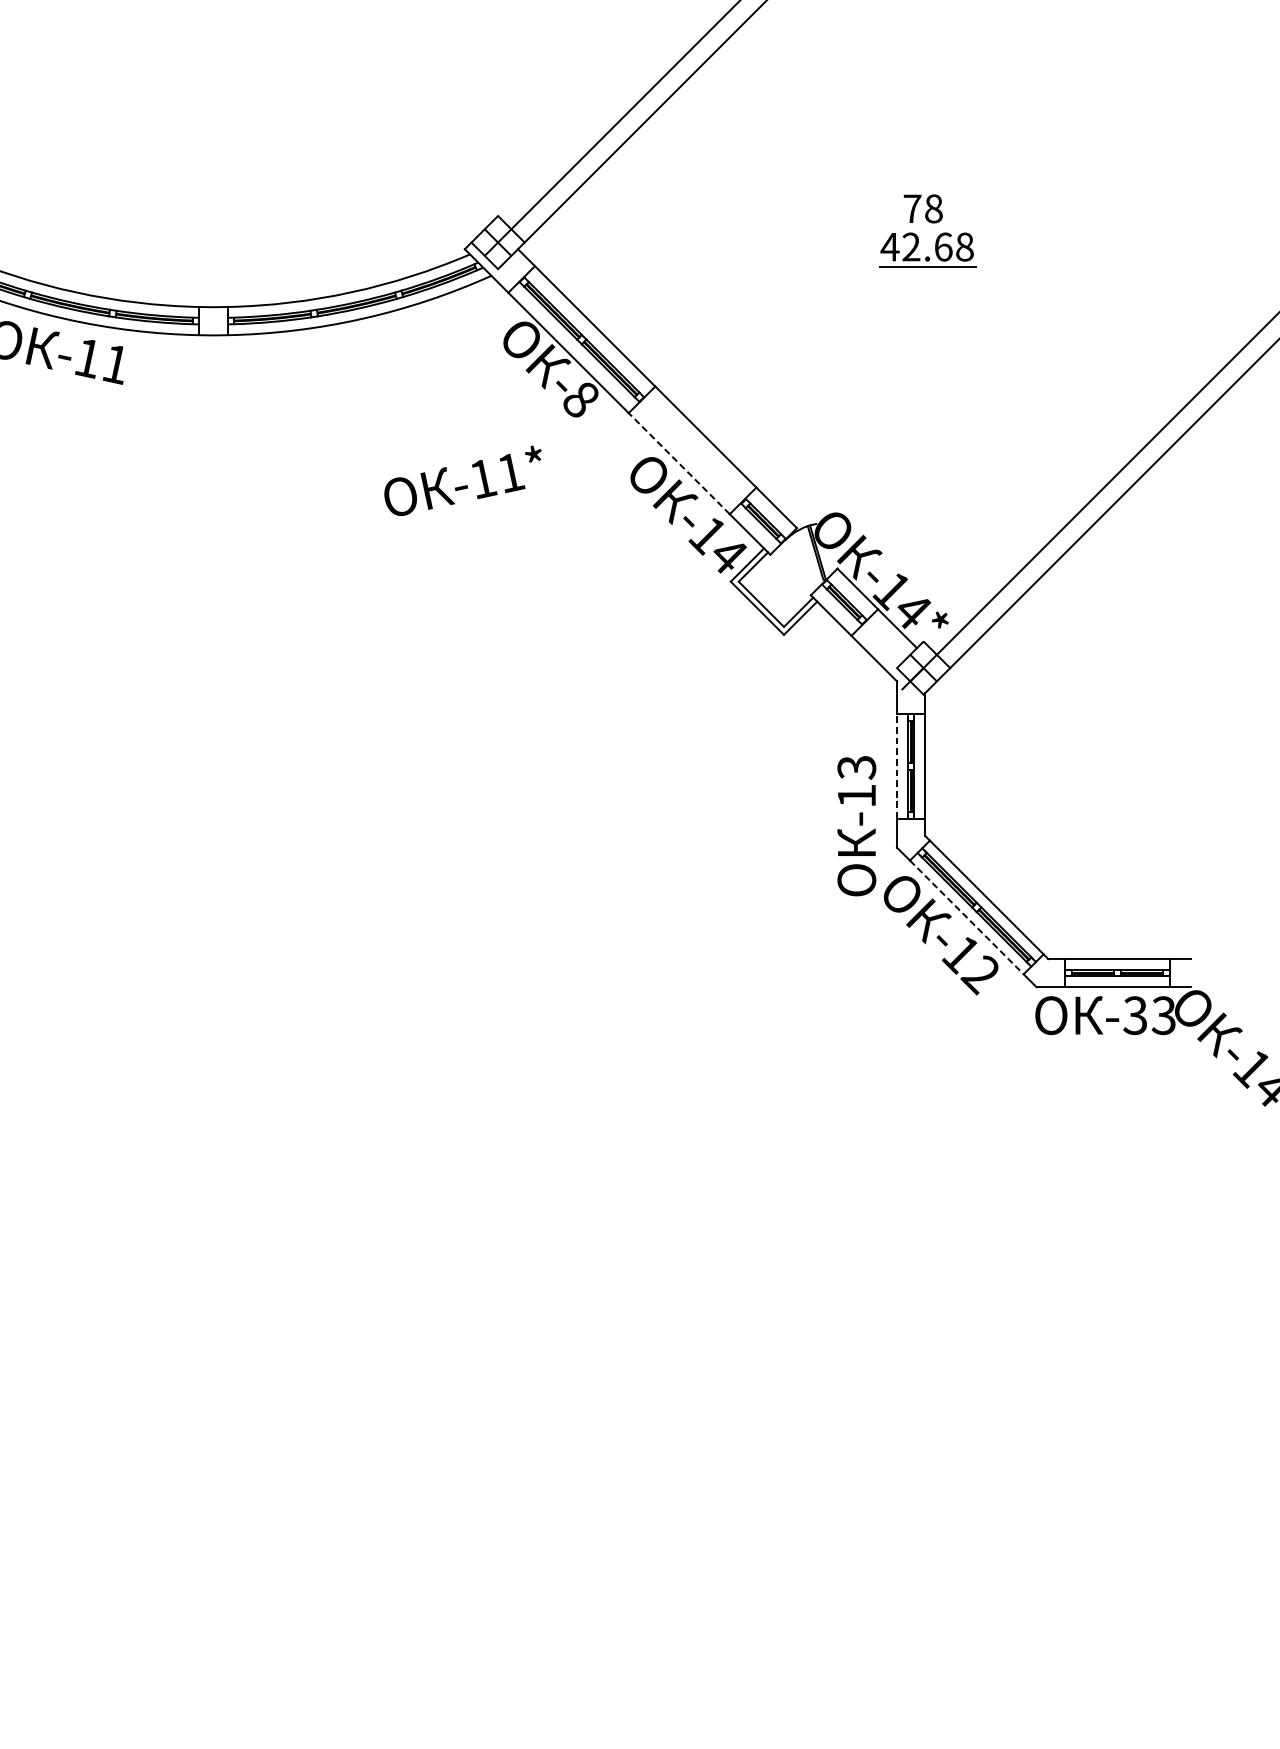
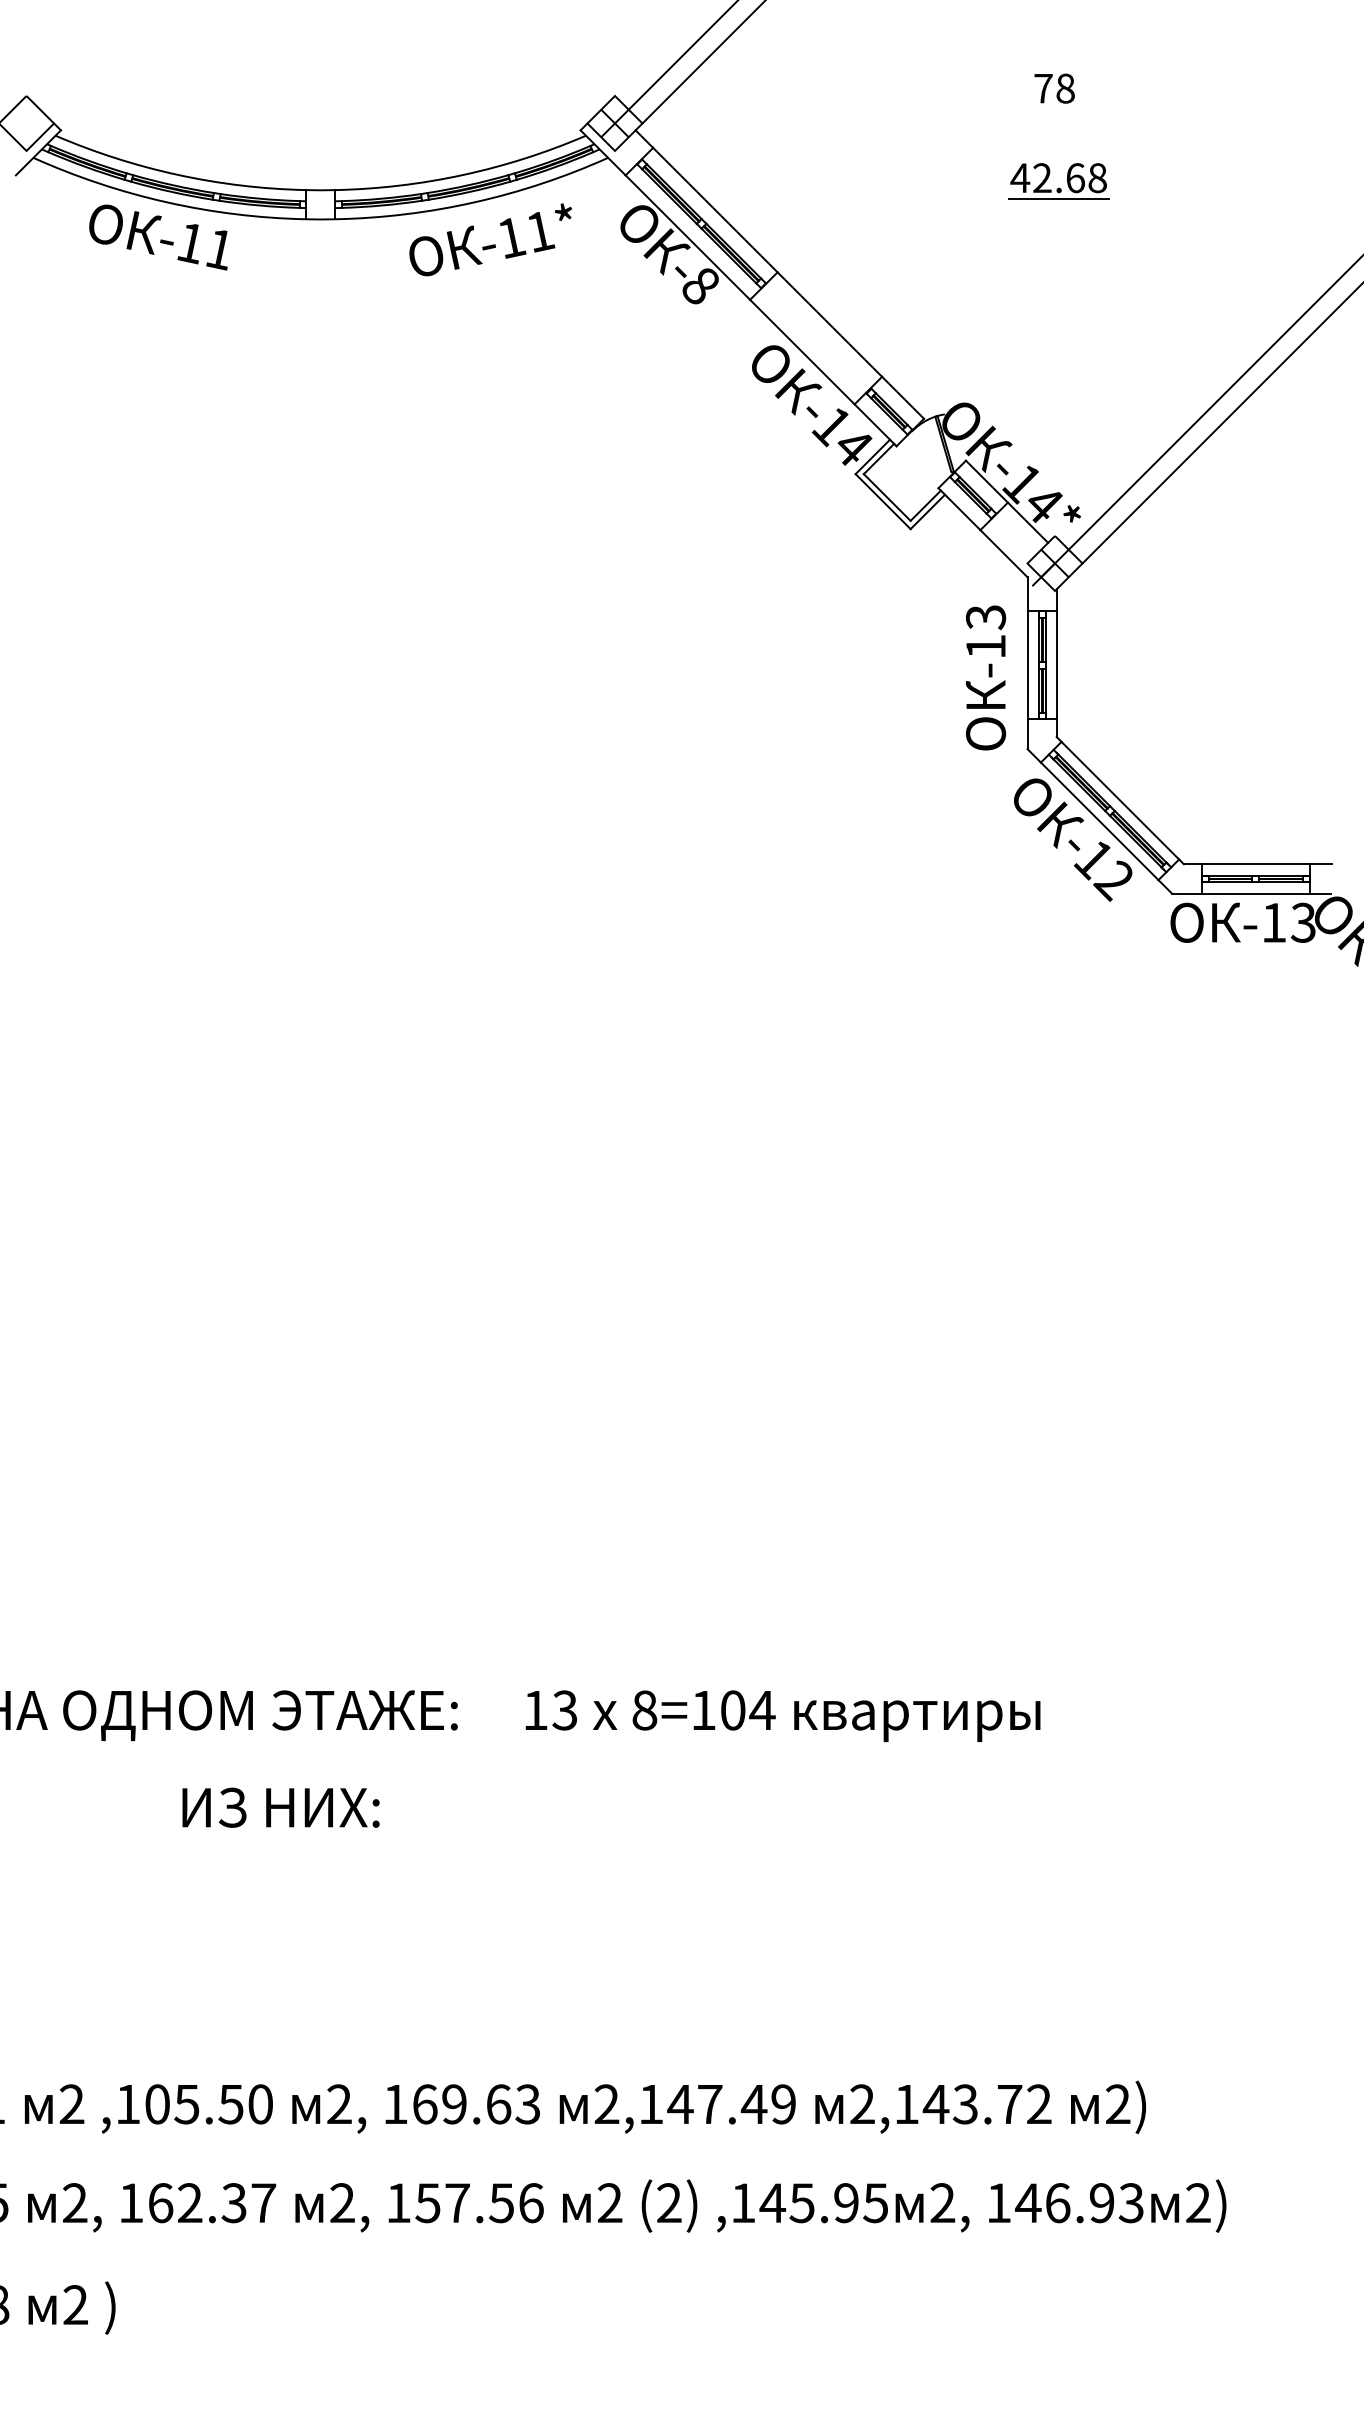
part: (926, 250) -> (1058, 181), moved
line: (679, 464) -> (802, 352), dashed -> solid
text: (462, 480) -> (490, 239), moved
line: (897, 766) -> (1027, 665), dashed -> solid
text: (857, 825) -> (986, 677), moved
line: (967, 917) -> (1100, 821), dashed -> solid
text: (1134, 1015) -> (1273, 922), -33 -> -13

